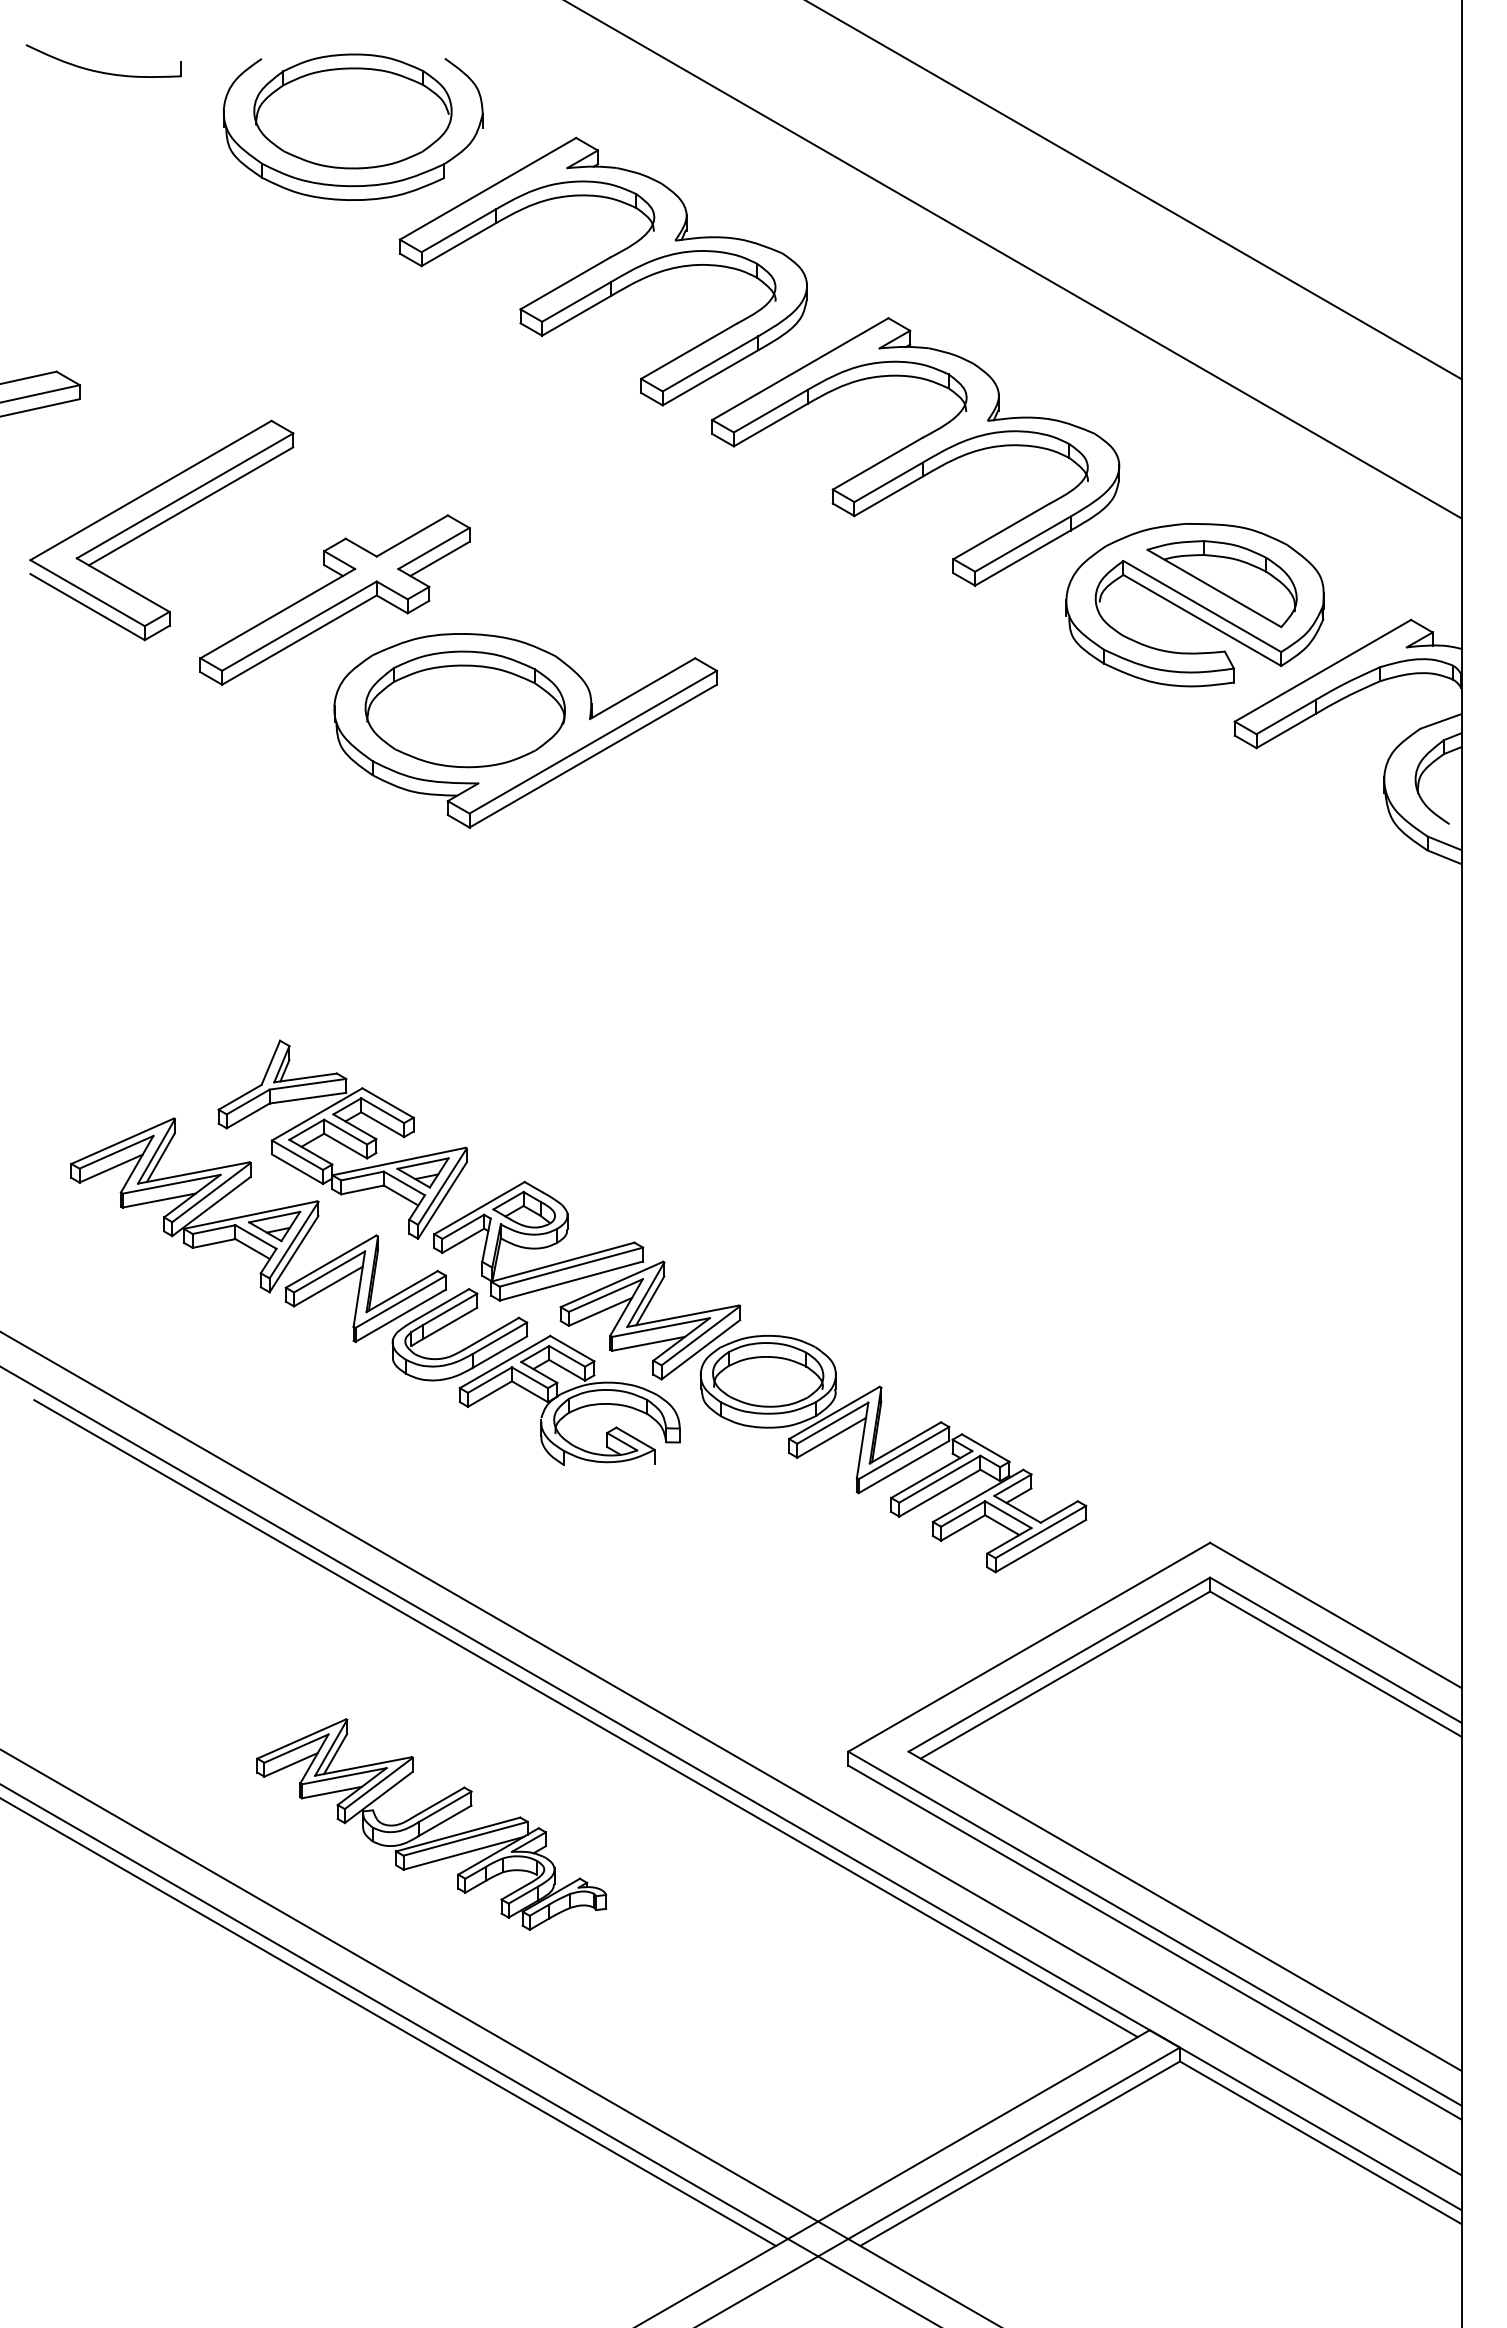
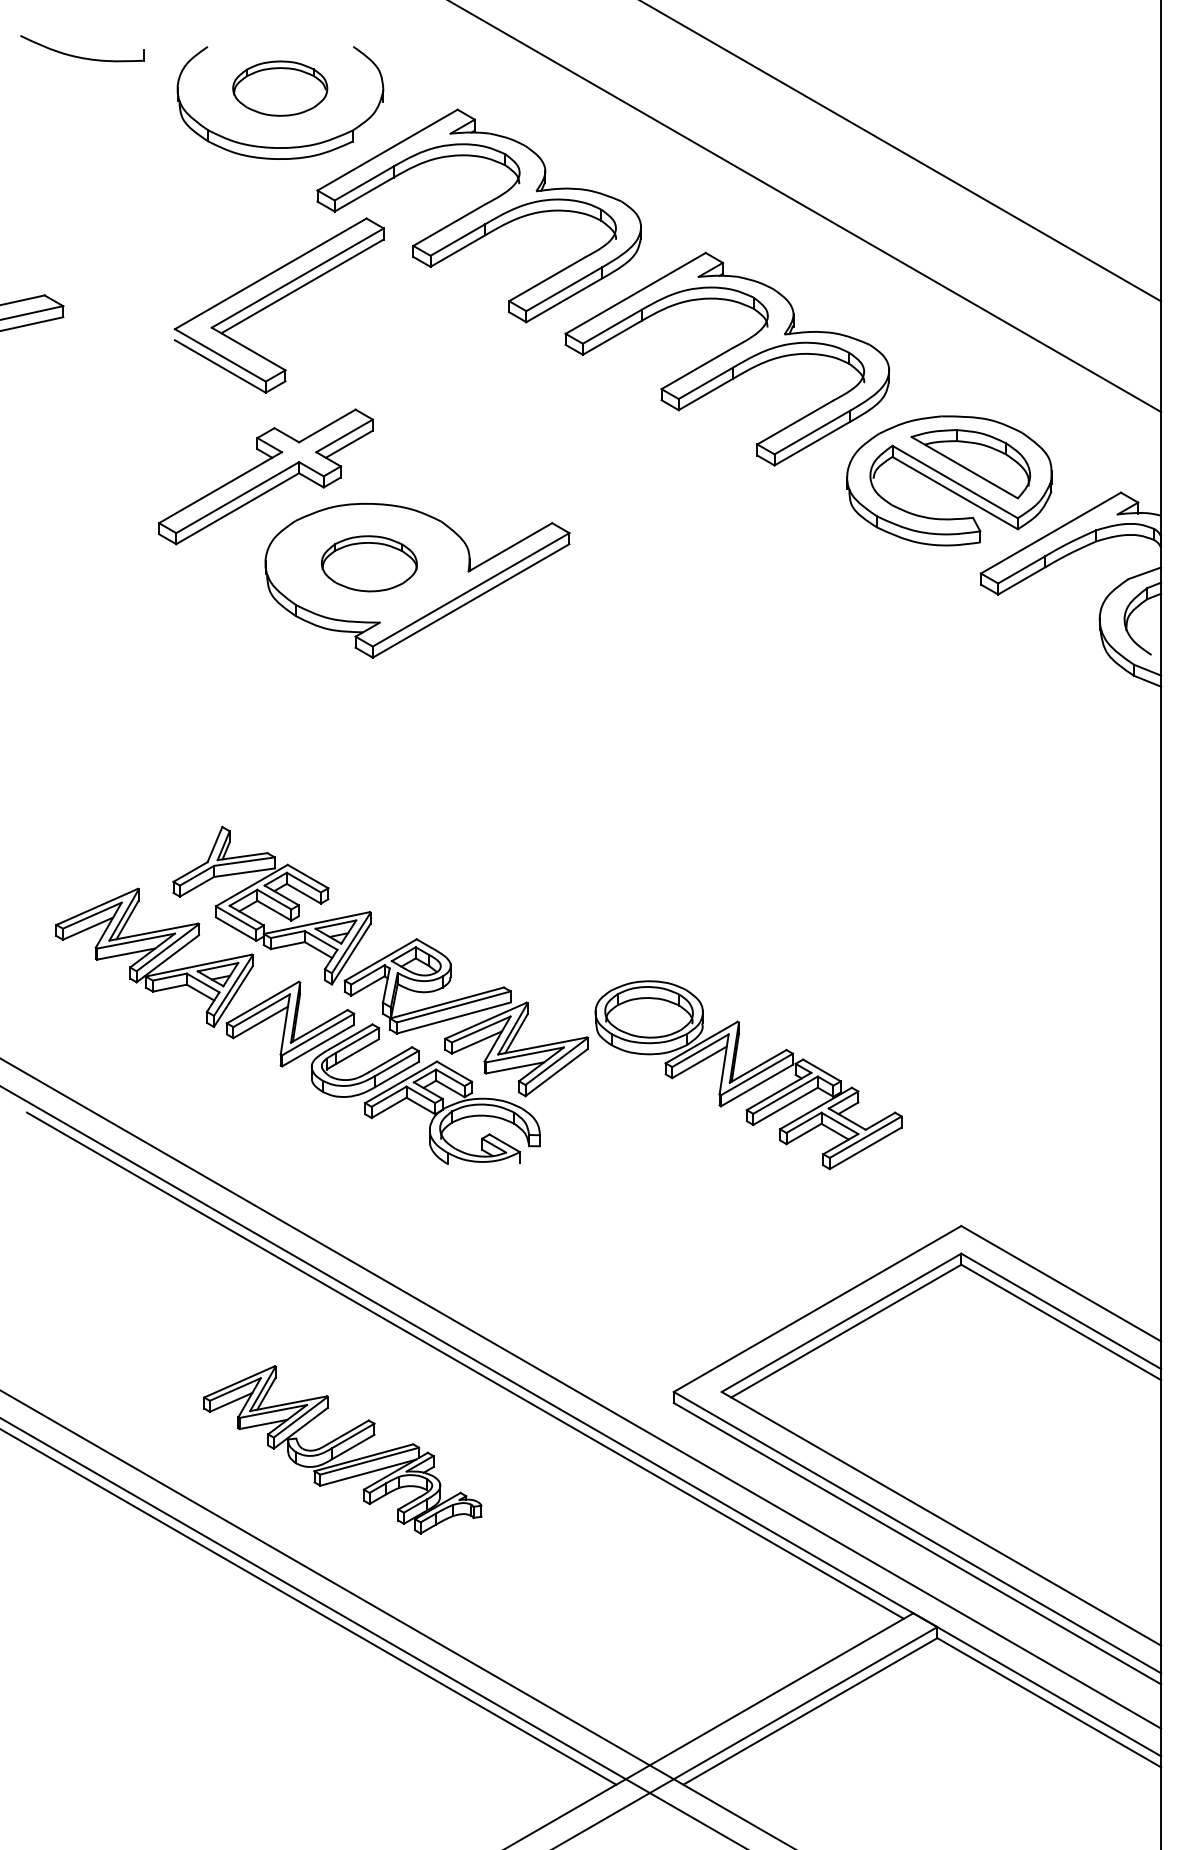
part: (352, 111) -> (279, 88), size x0.6
part: (161, 530) -> (279, 305), moved
part: (464, 709) -> (368, 563), size x0.6
part: (893, 1453) -> (748, 1074), moved

